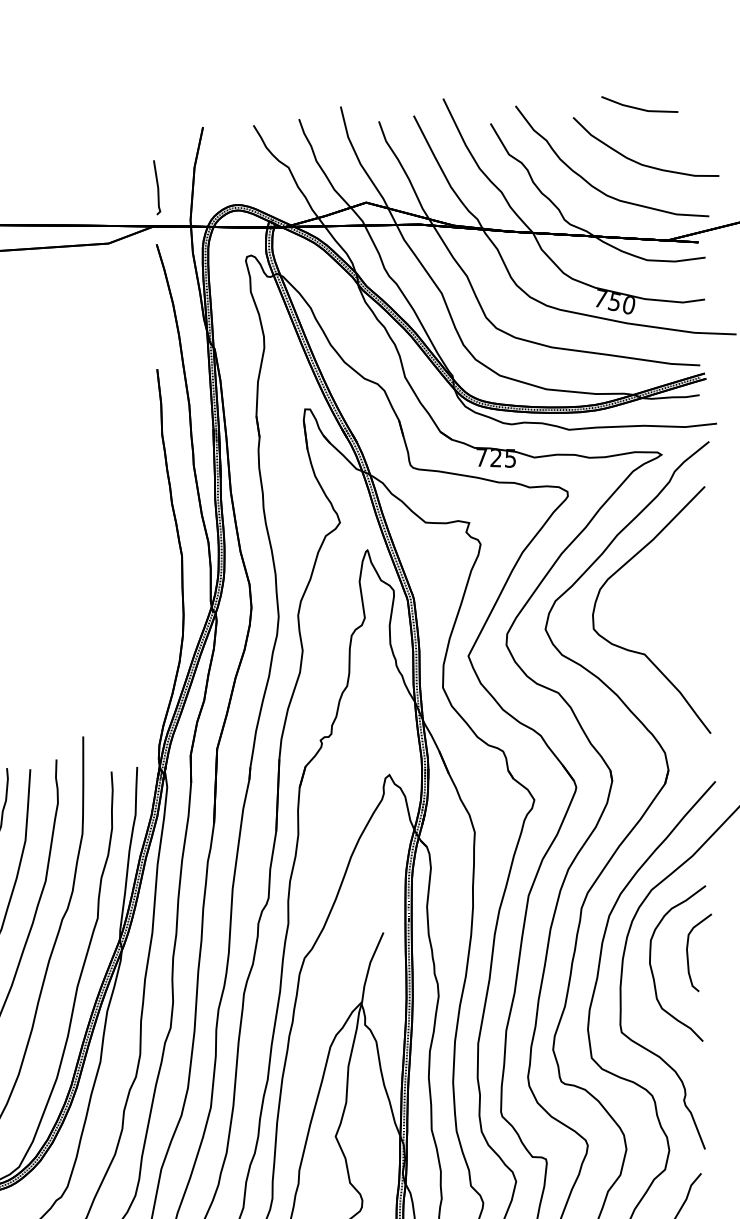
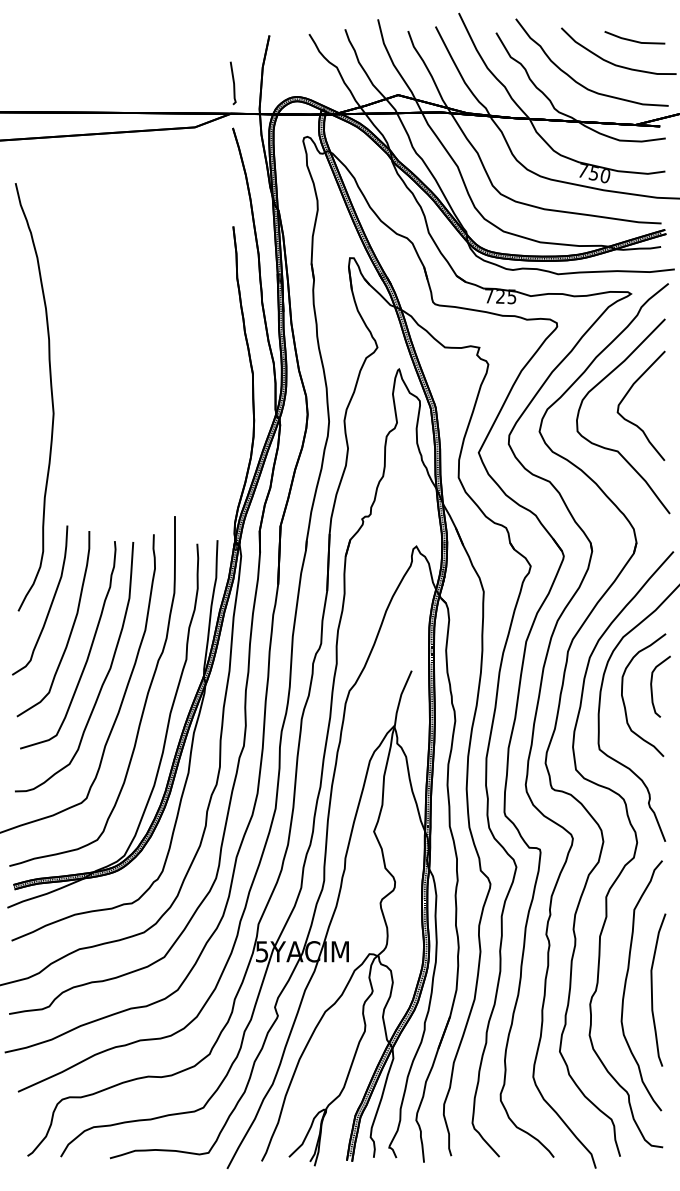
part: (639, 104) -> (634, 37), moved
part: (658, 580) -> (628, 393), added

